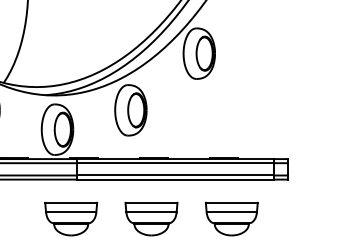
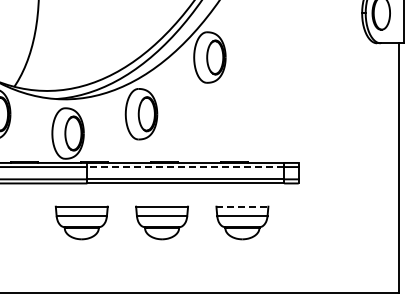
line: (174, 163) -> (185, 167), solid -> dashed
line: (231, 202) -> (242, 206), solid -> dashed

